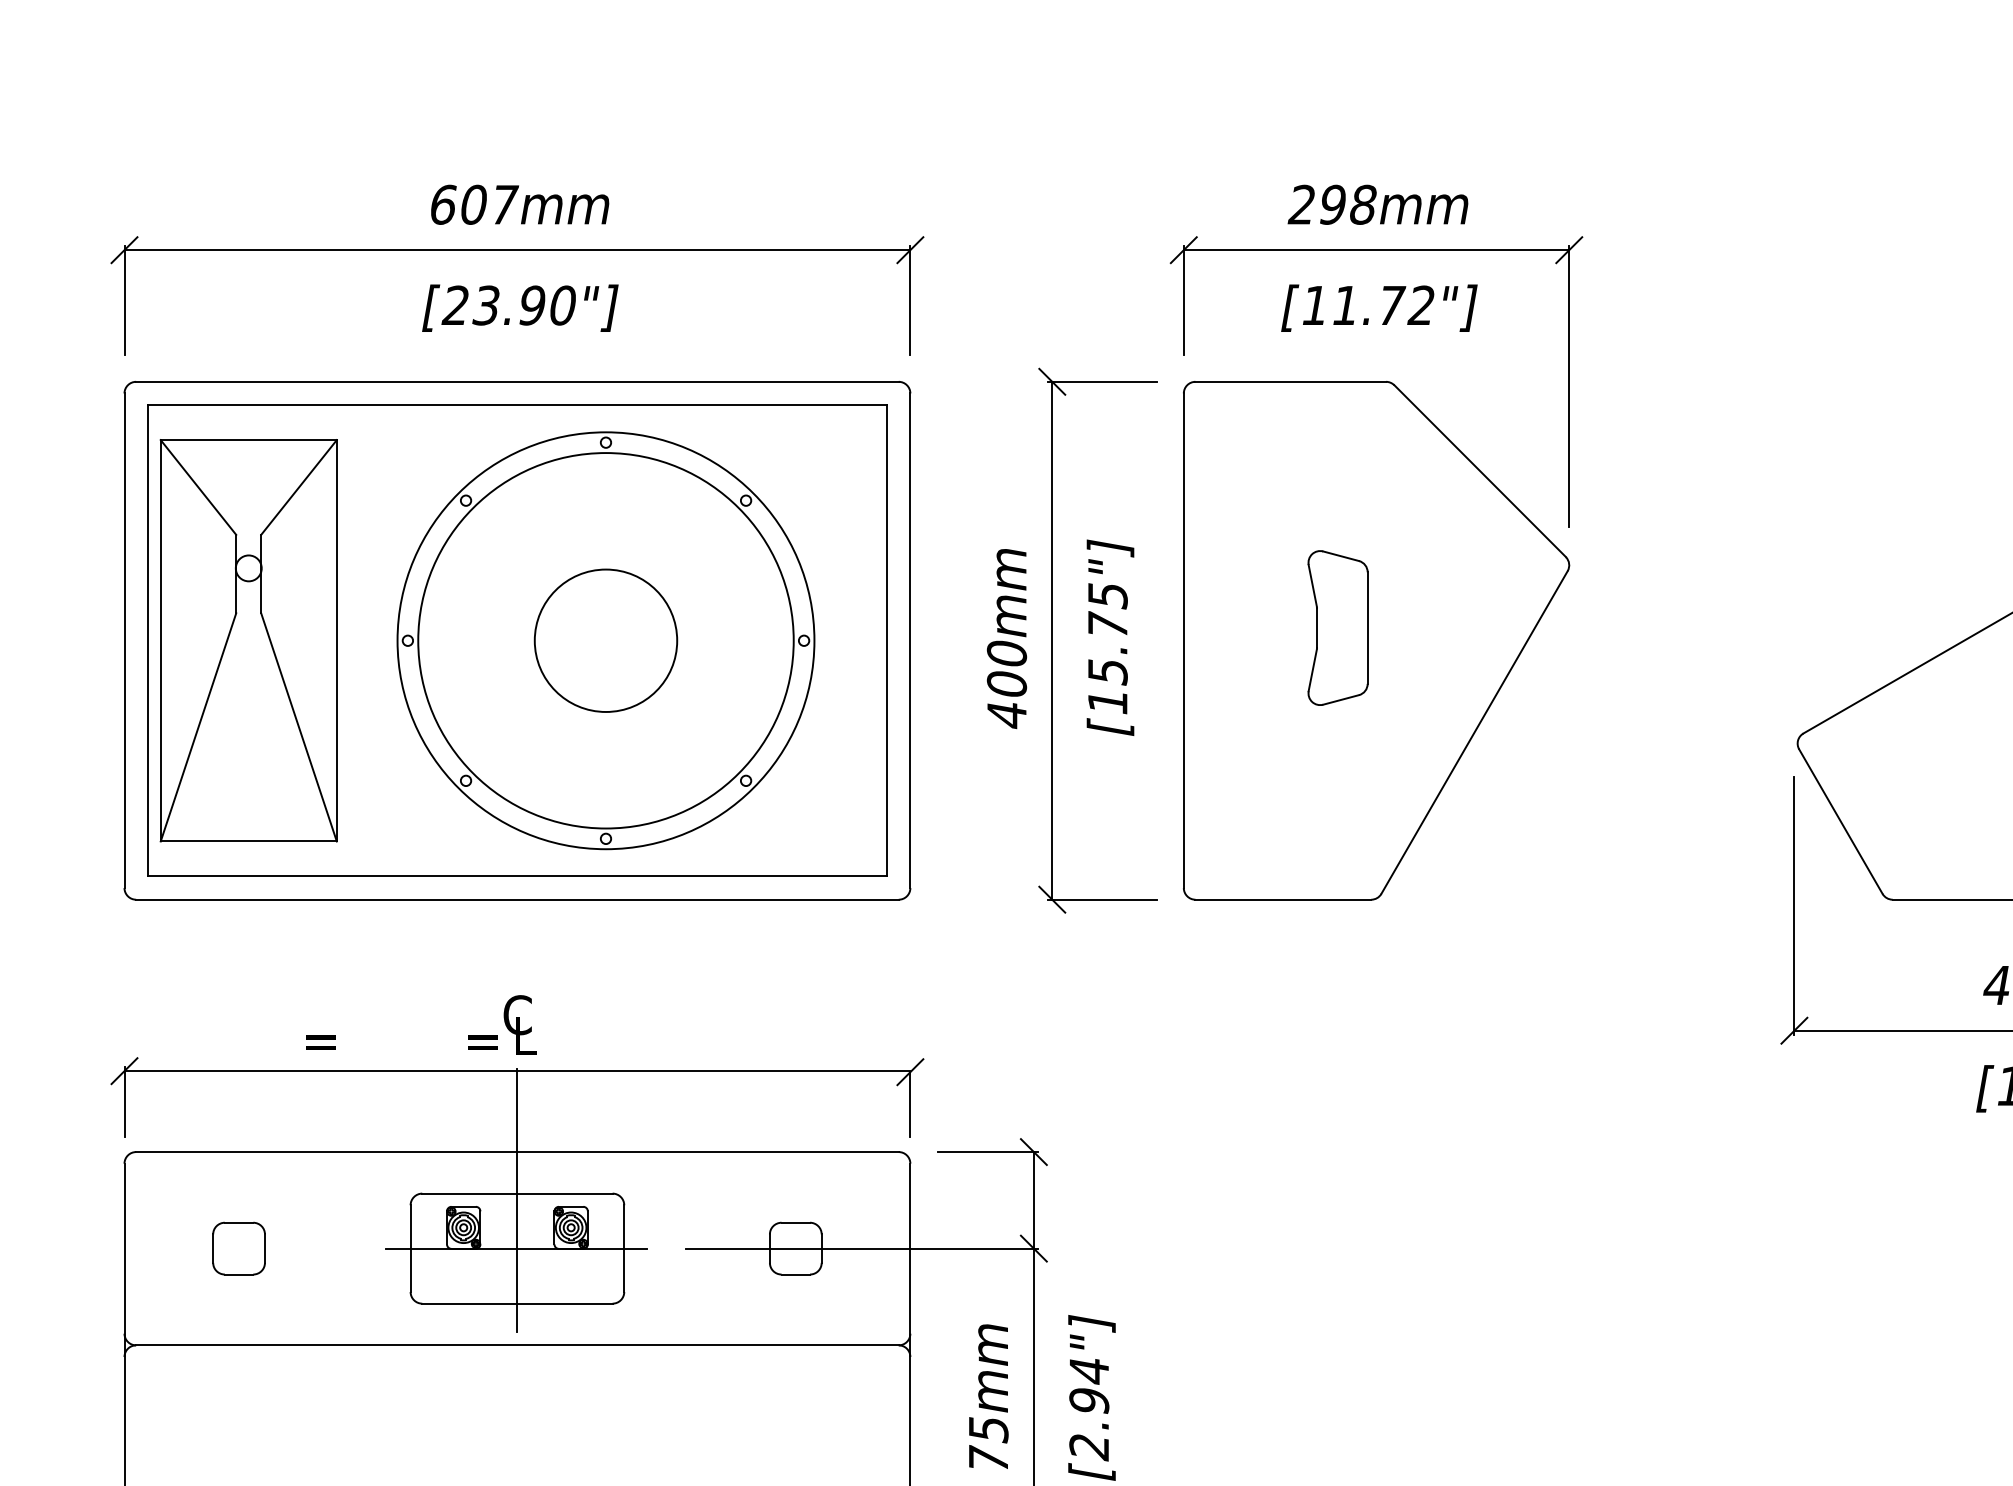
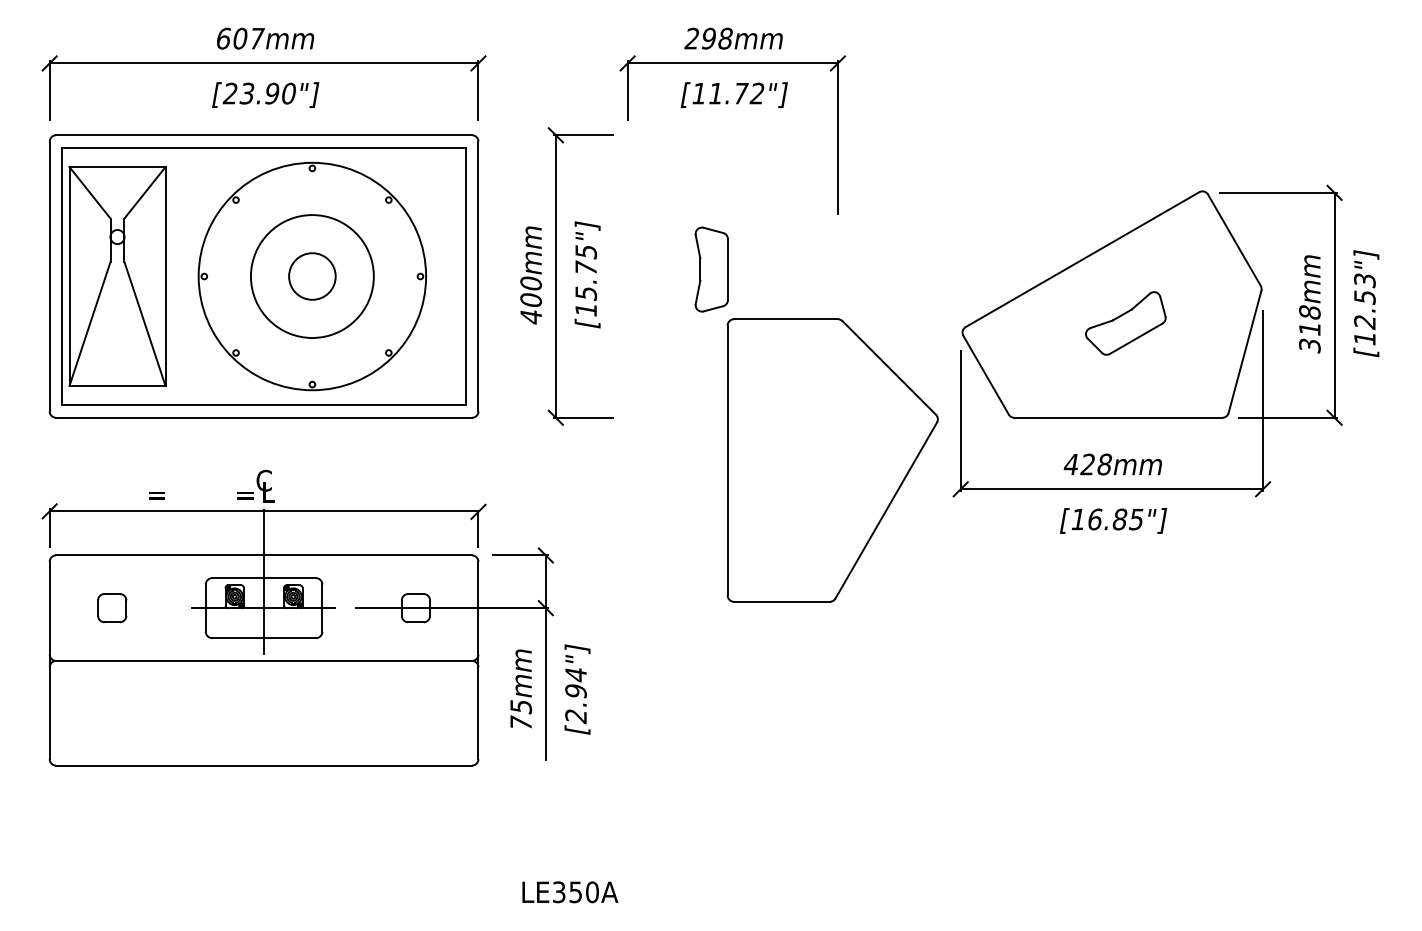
circle: (604, 640) -> (311, 276), size x0.6
circle: (606, 640) -> (312, 276), size x0.6
part: (1376, 640) -> (832, 460), moved

